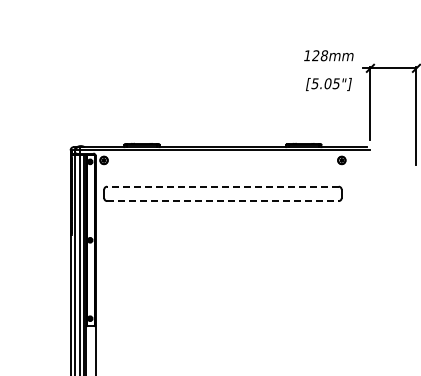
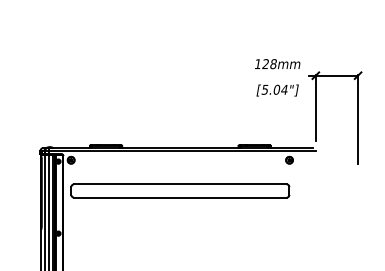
text: (335, 83) -> (283, 89), [5.05"] -> [5.04"]
line: (222, 186) -> (179, 184), dashed -> solid
line: (222, 201) -> (179, 197), dashed -> solid

